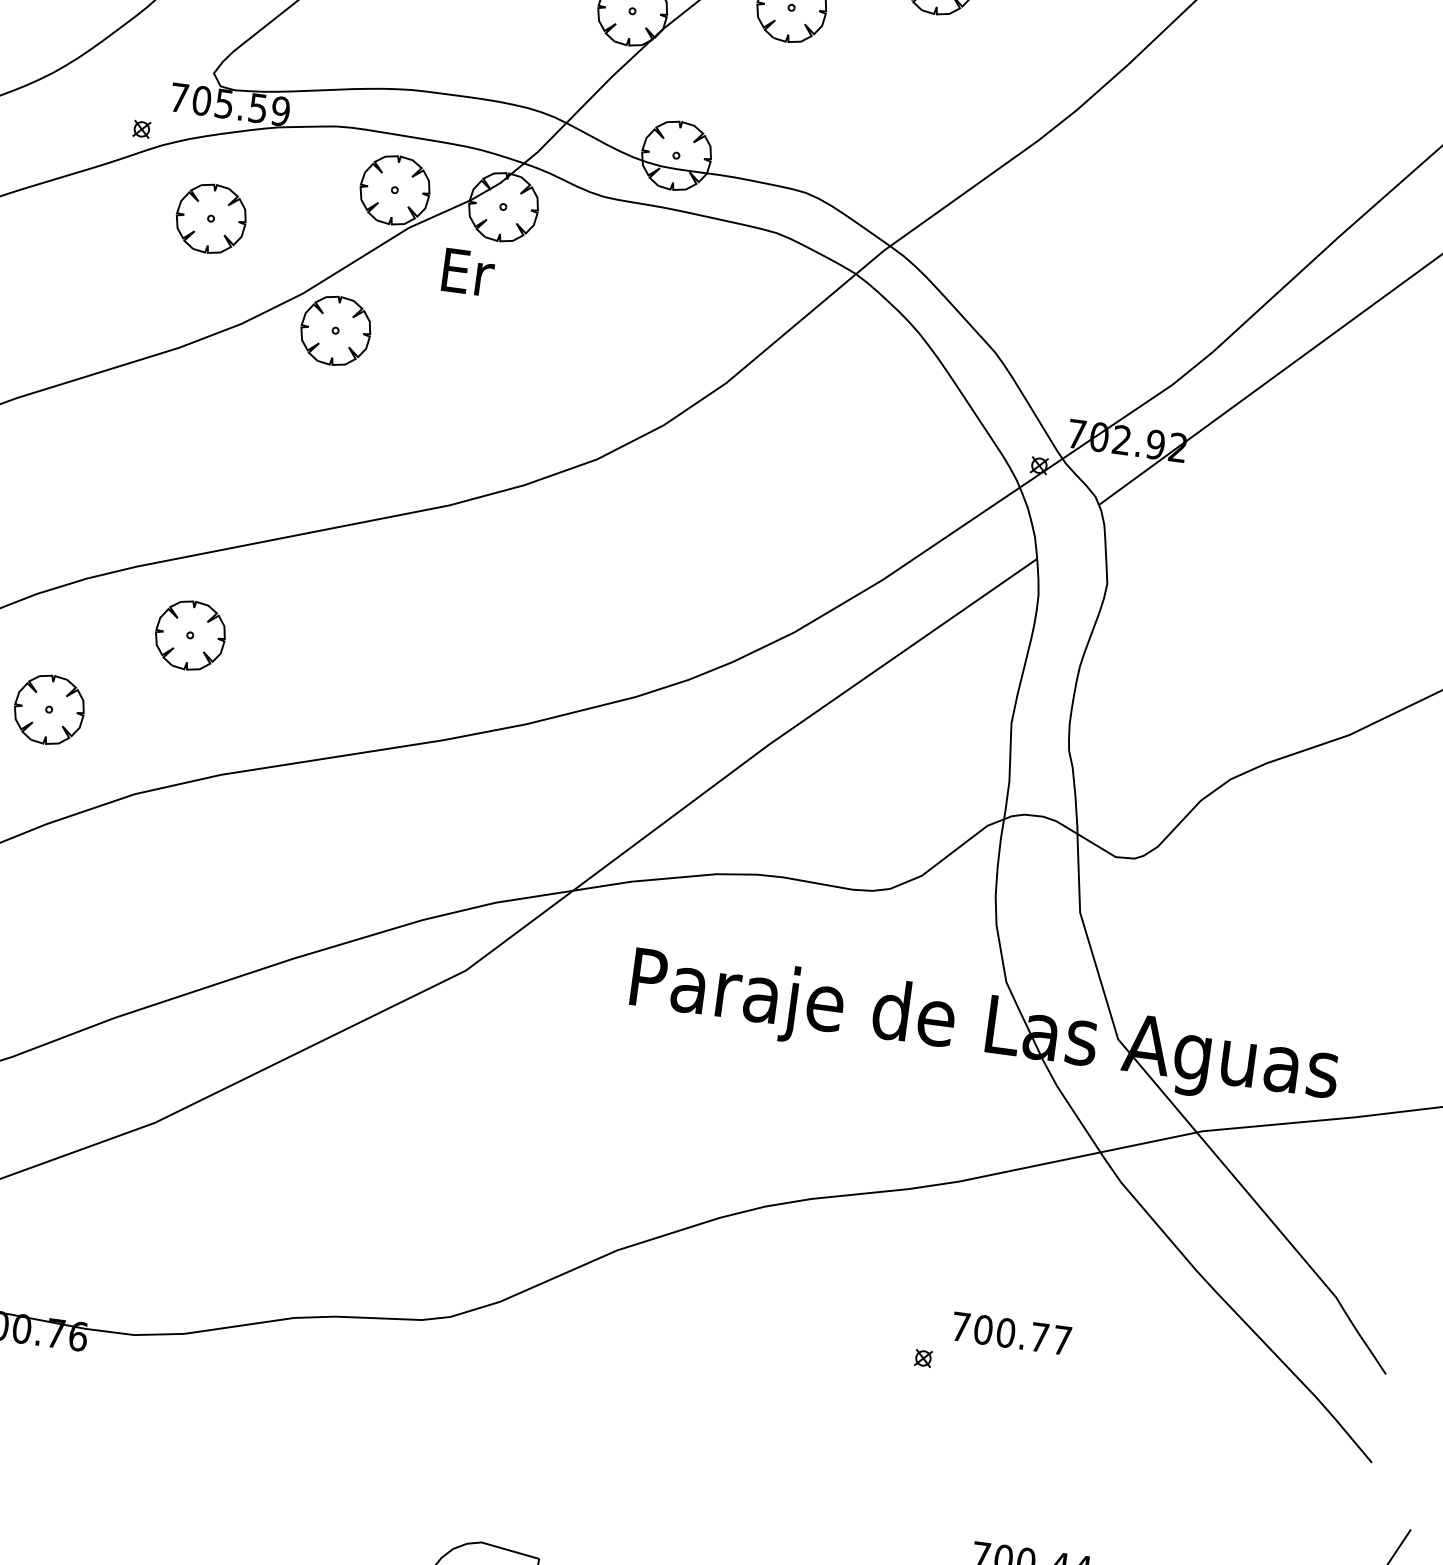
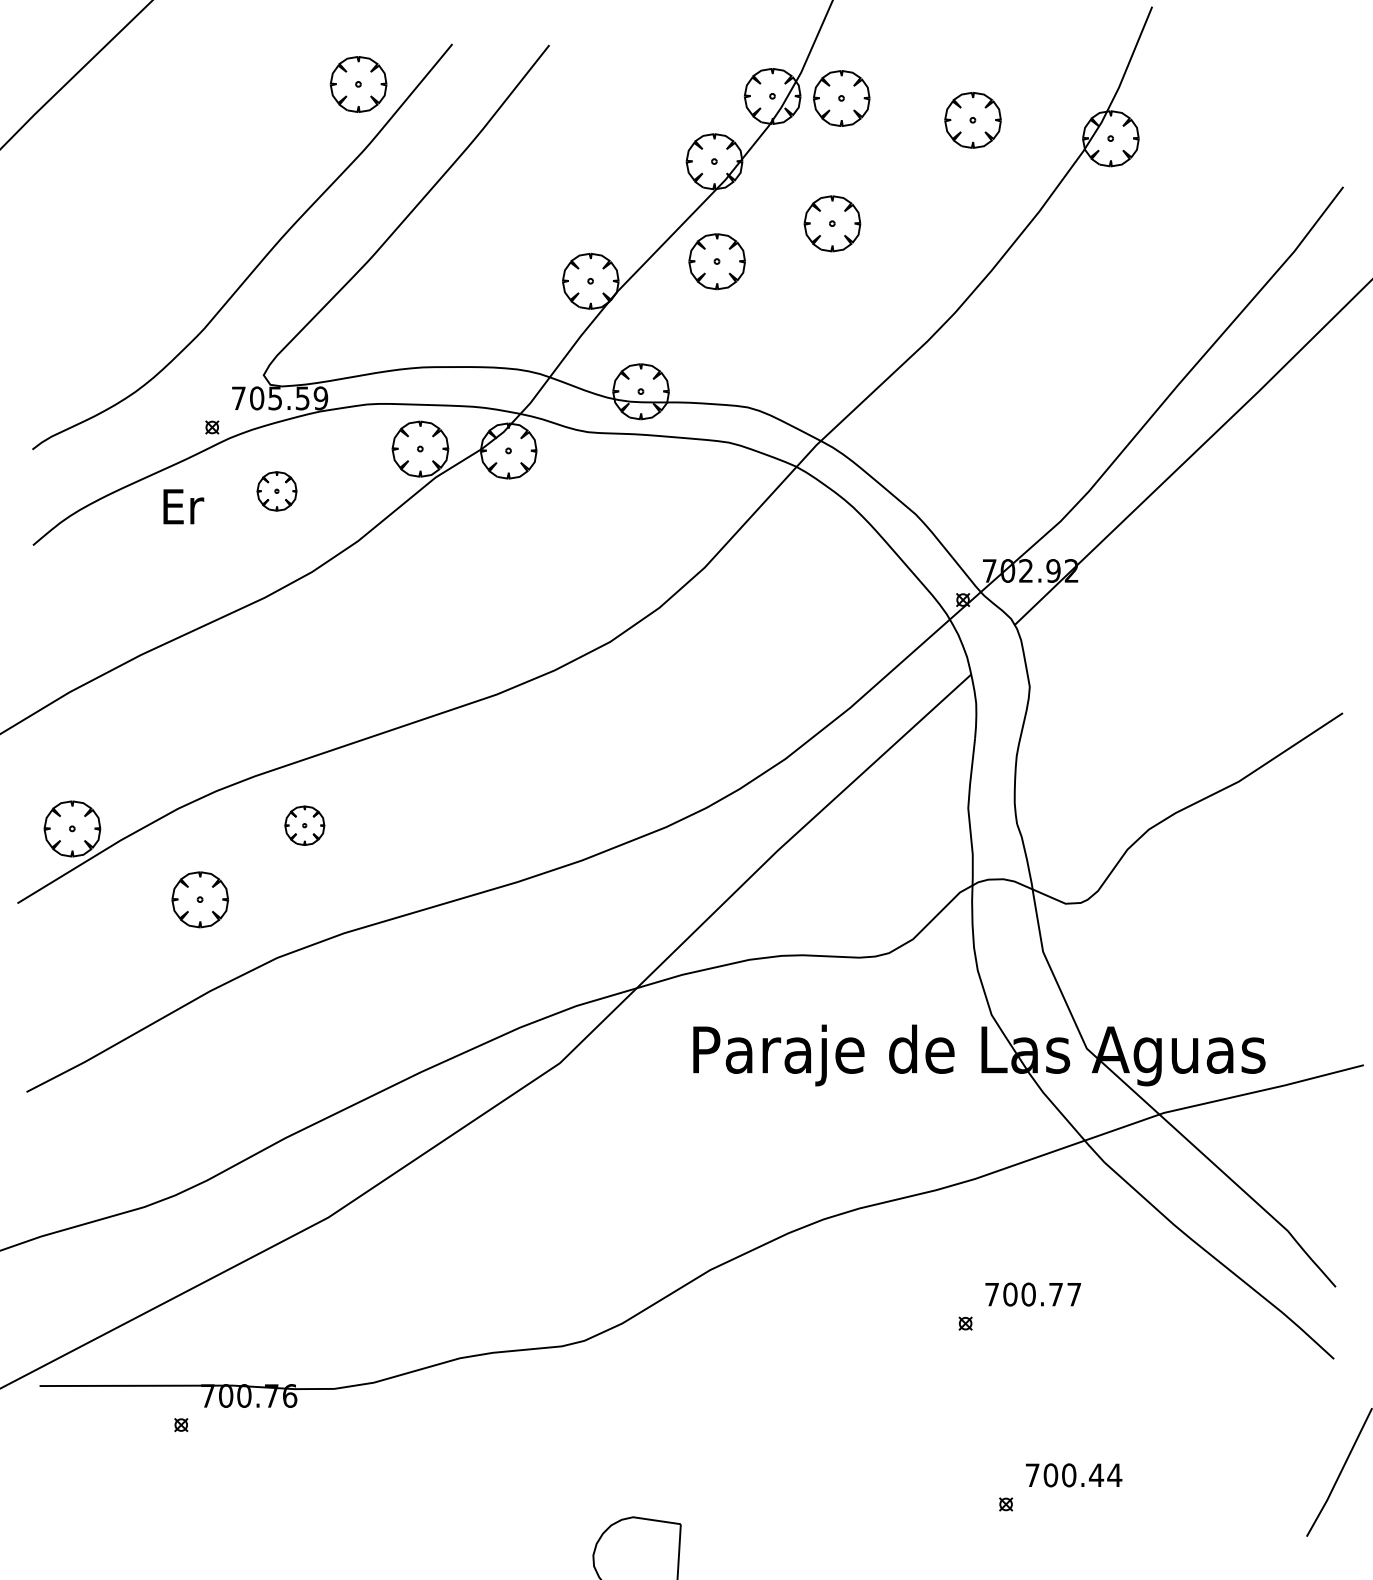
part: (210, 218) -> (276, 491), size x0.7
text: (468, 272) -> (183, 506), moved
part: (334, 330) -> (387, 567), removed
part: (190, 635) -> (304, 825), size x0.7

